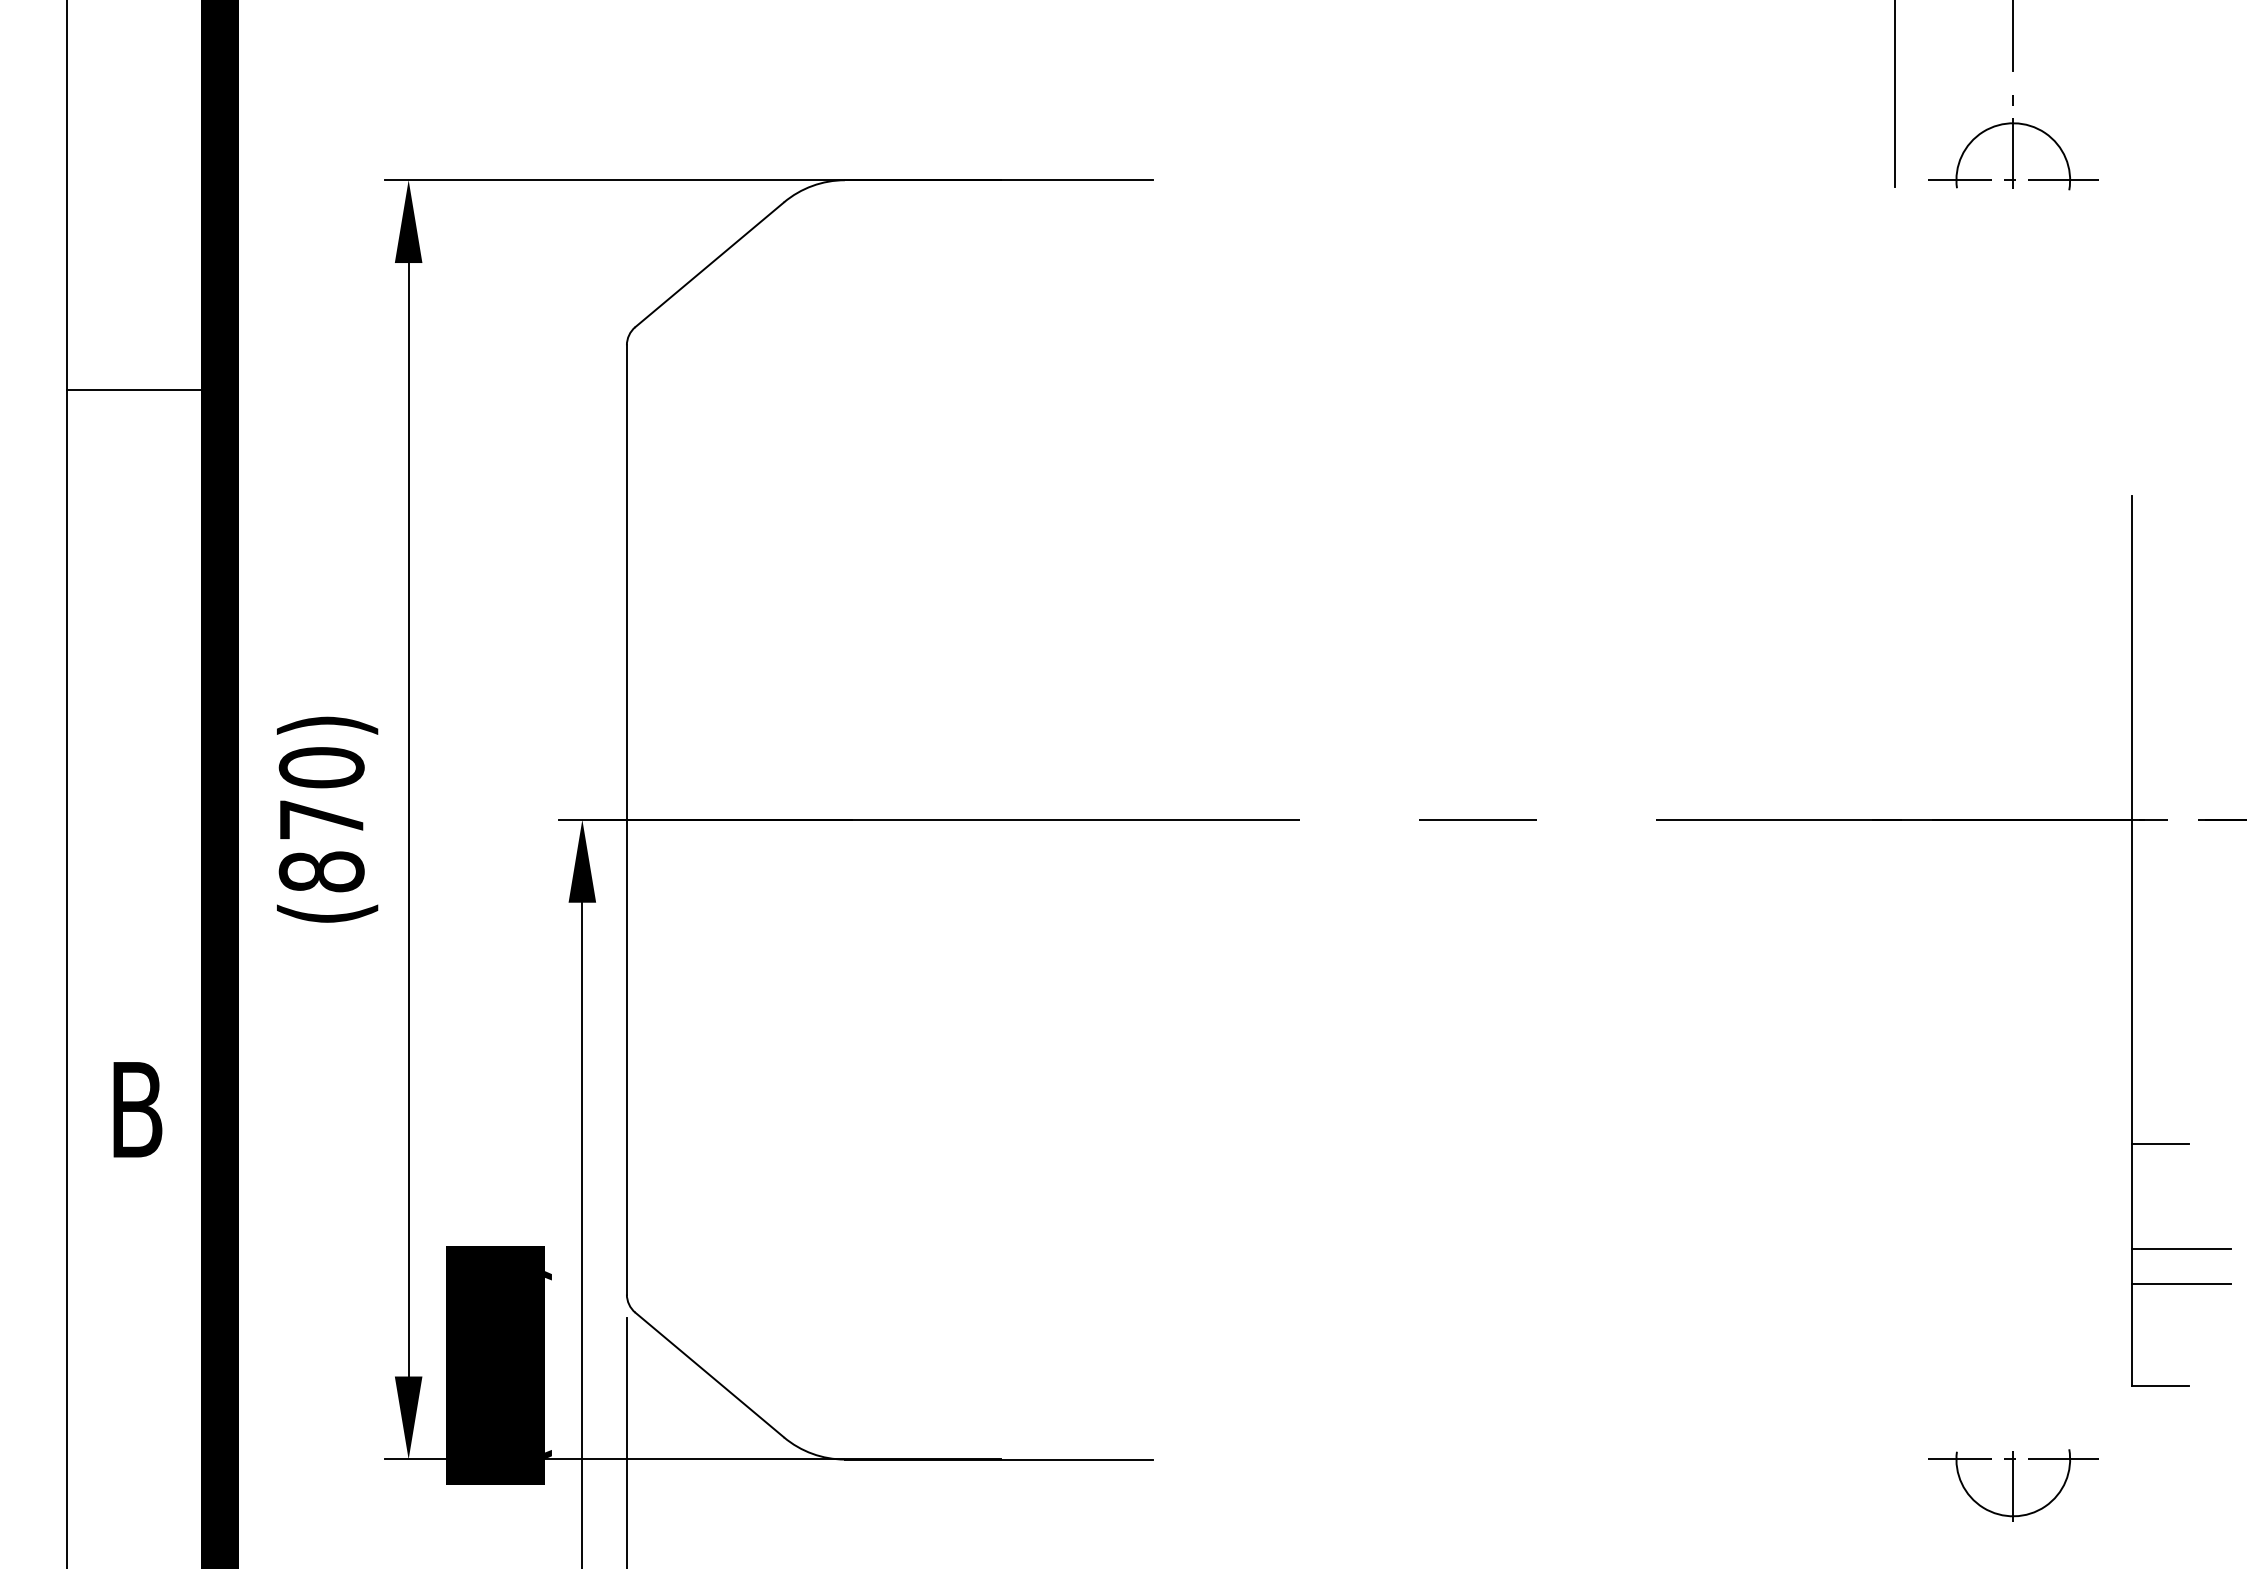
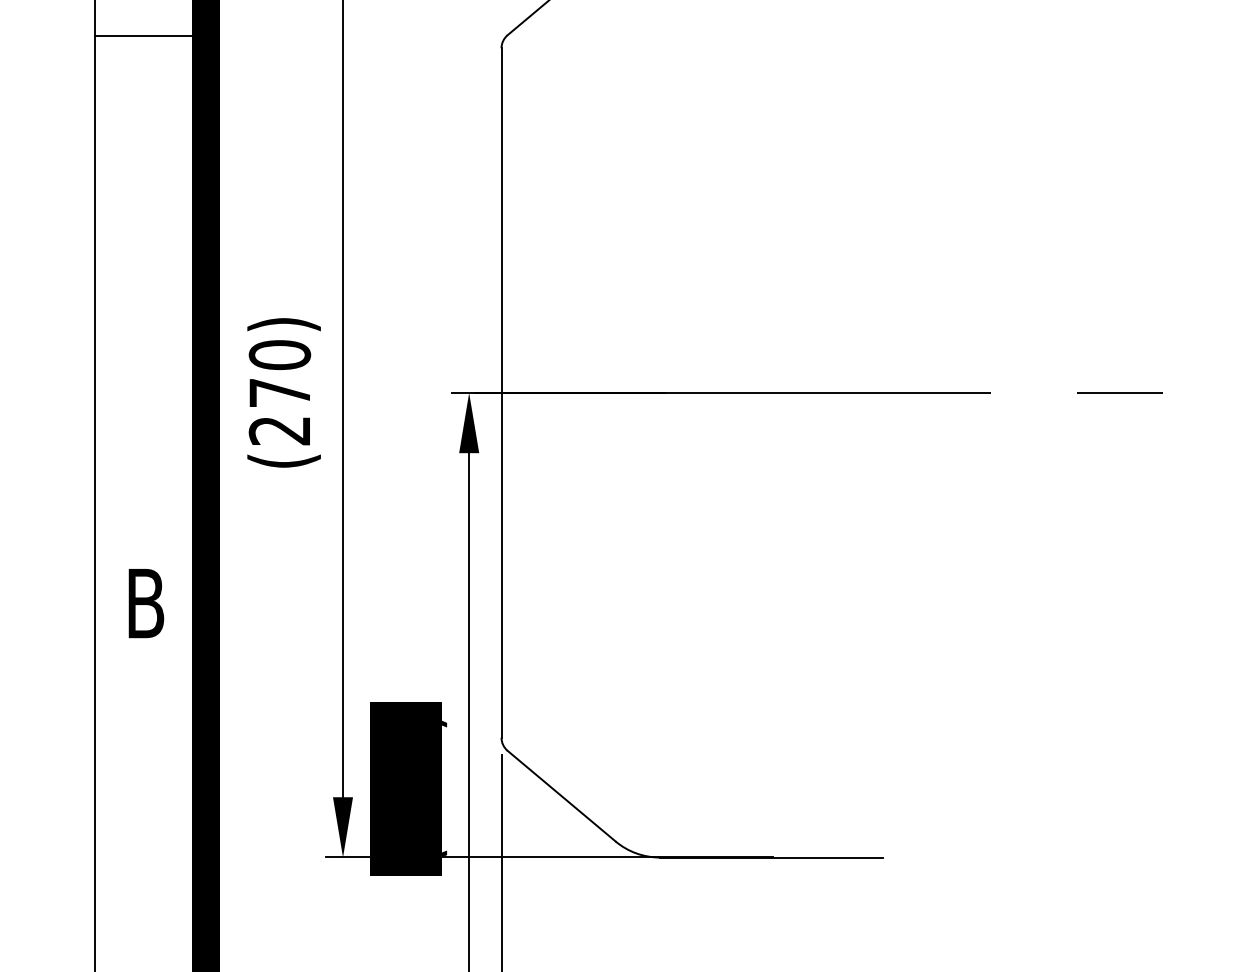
line: (143, 389) -> (150, 35), moved
text: (321, 871) -> (279, 430), (870) -> (270)

